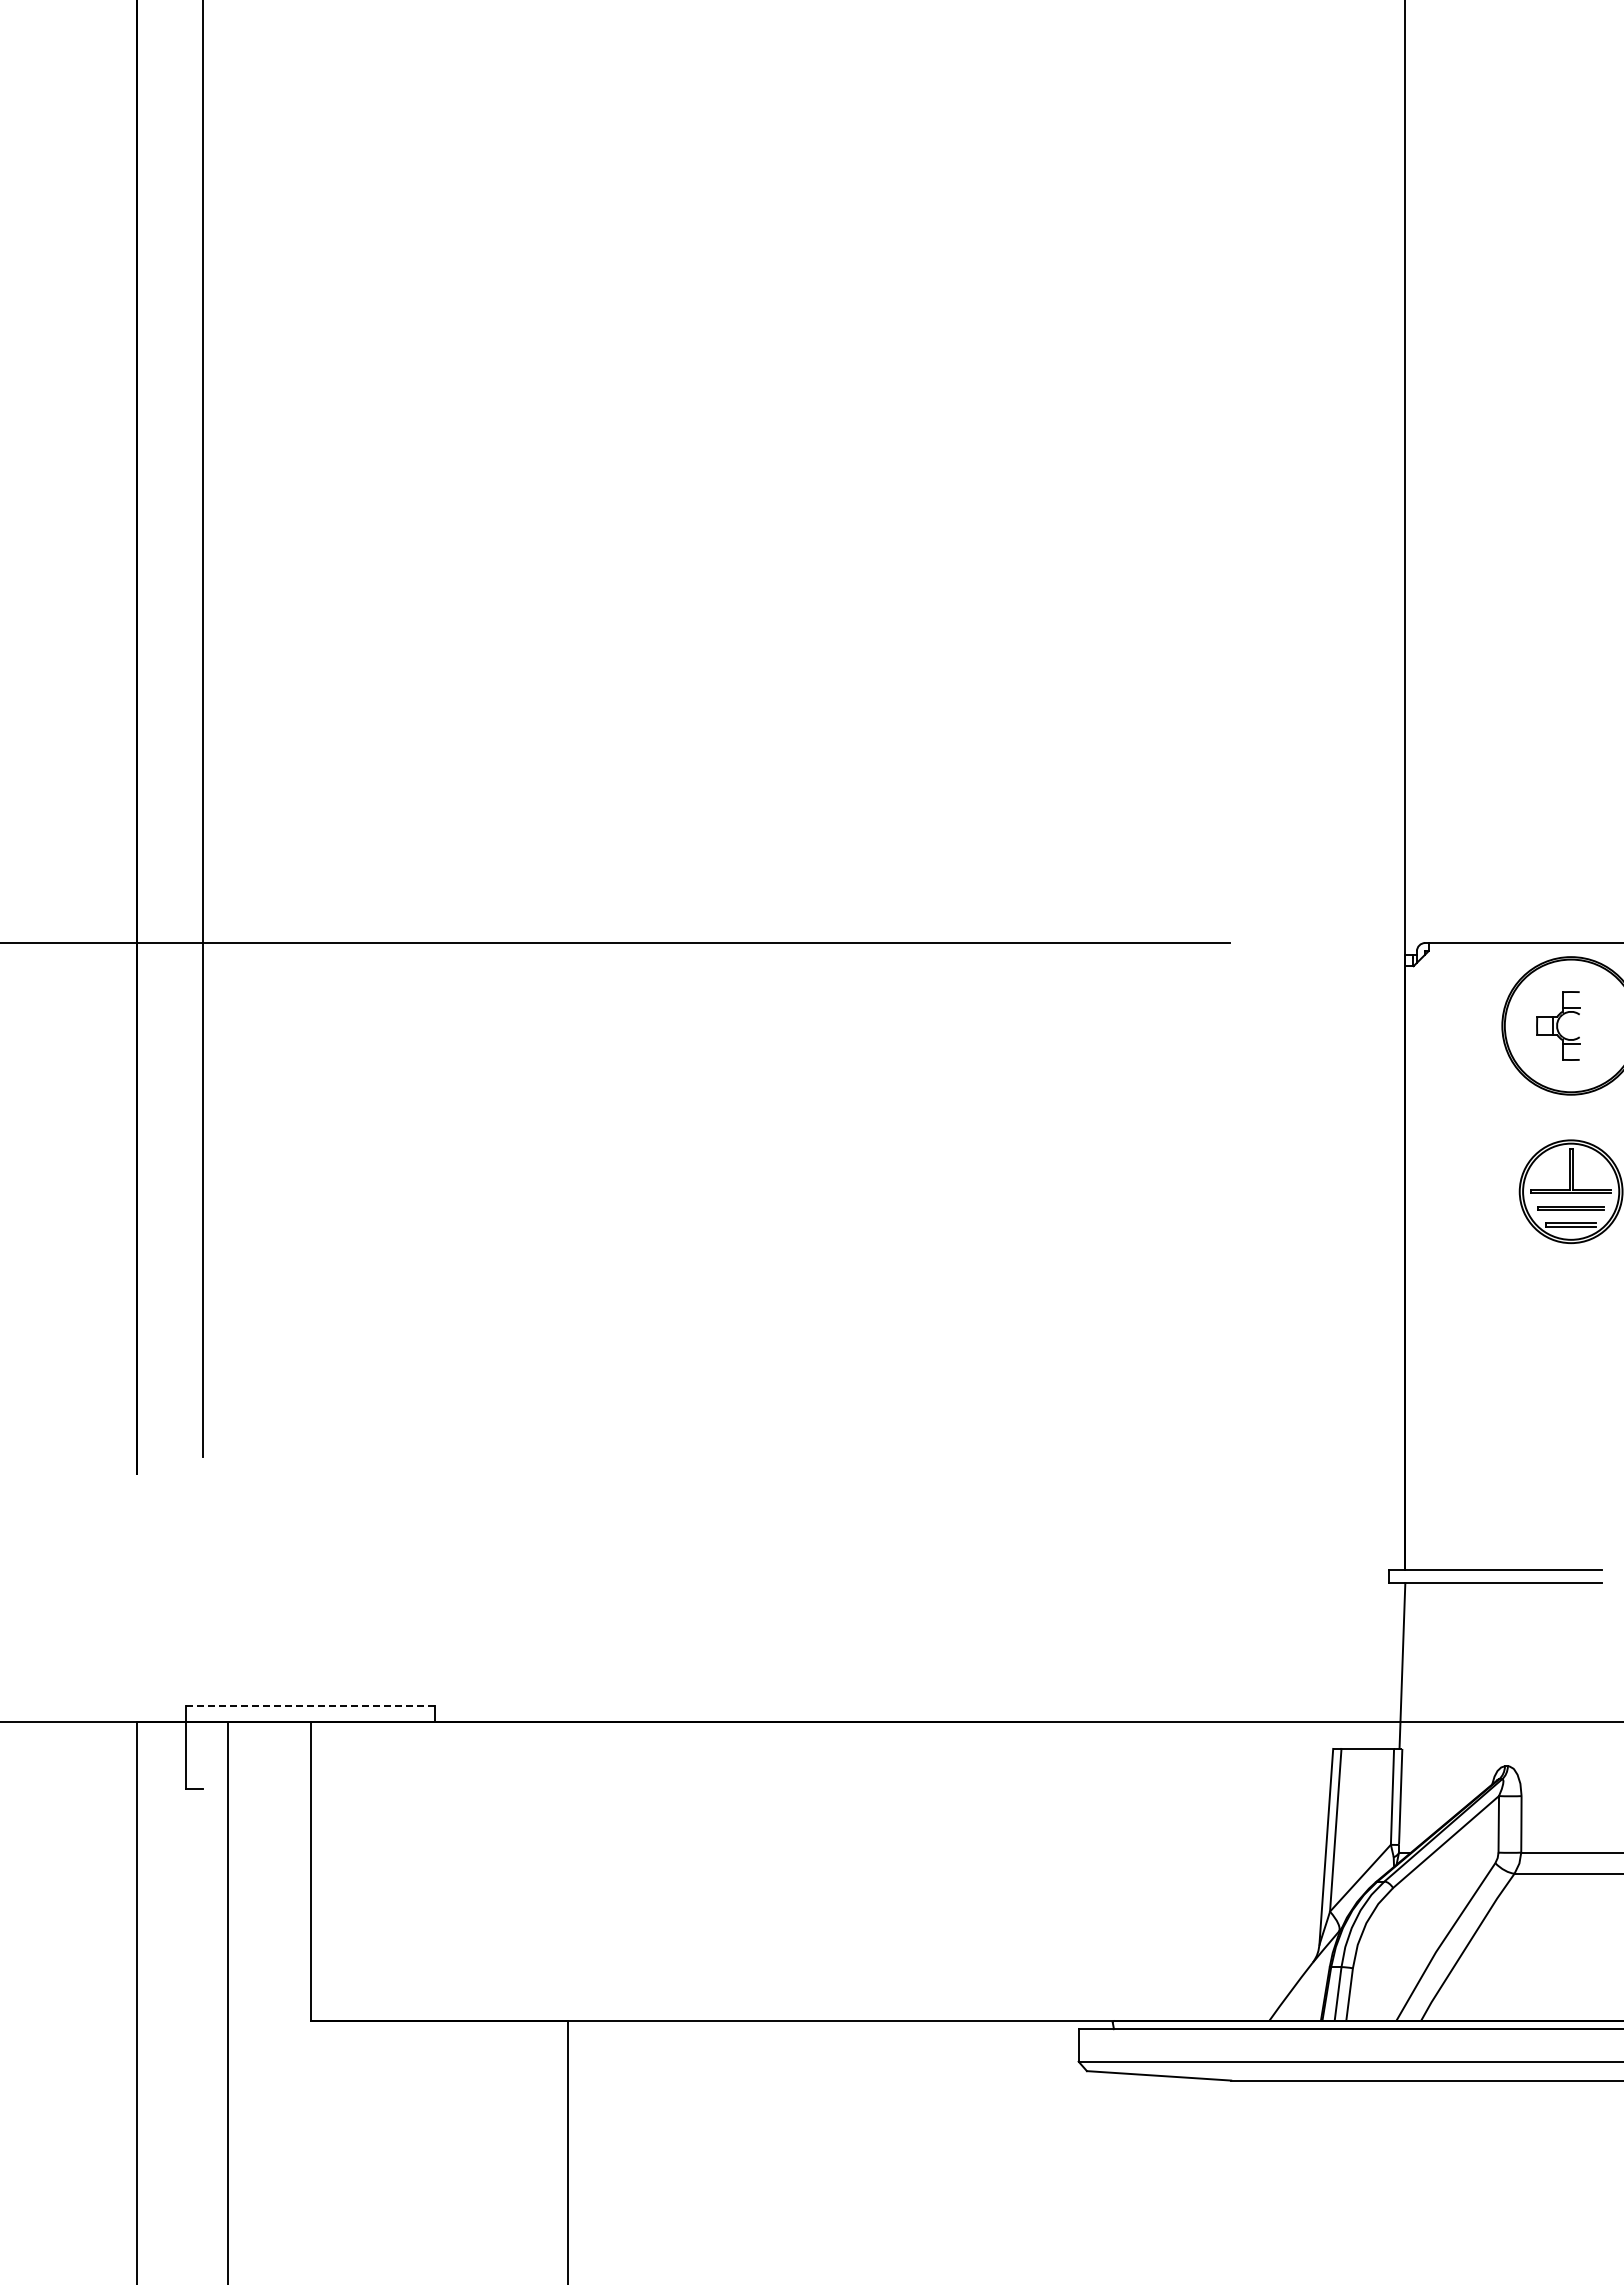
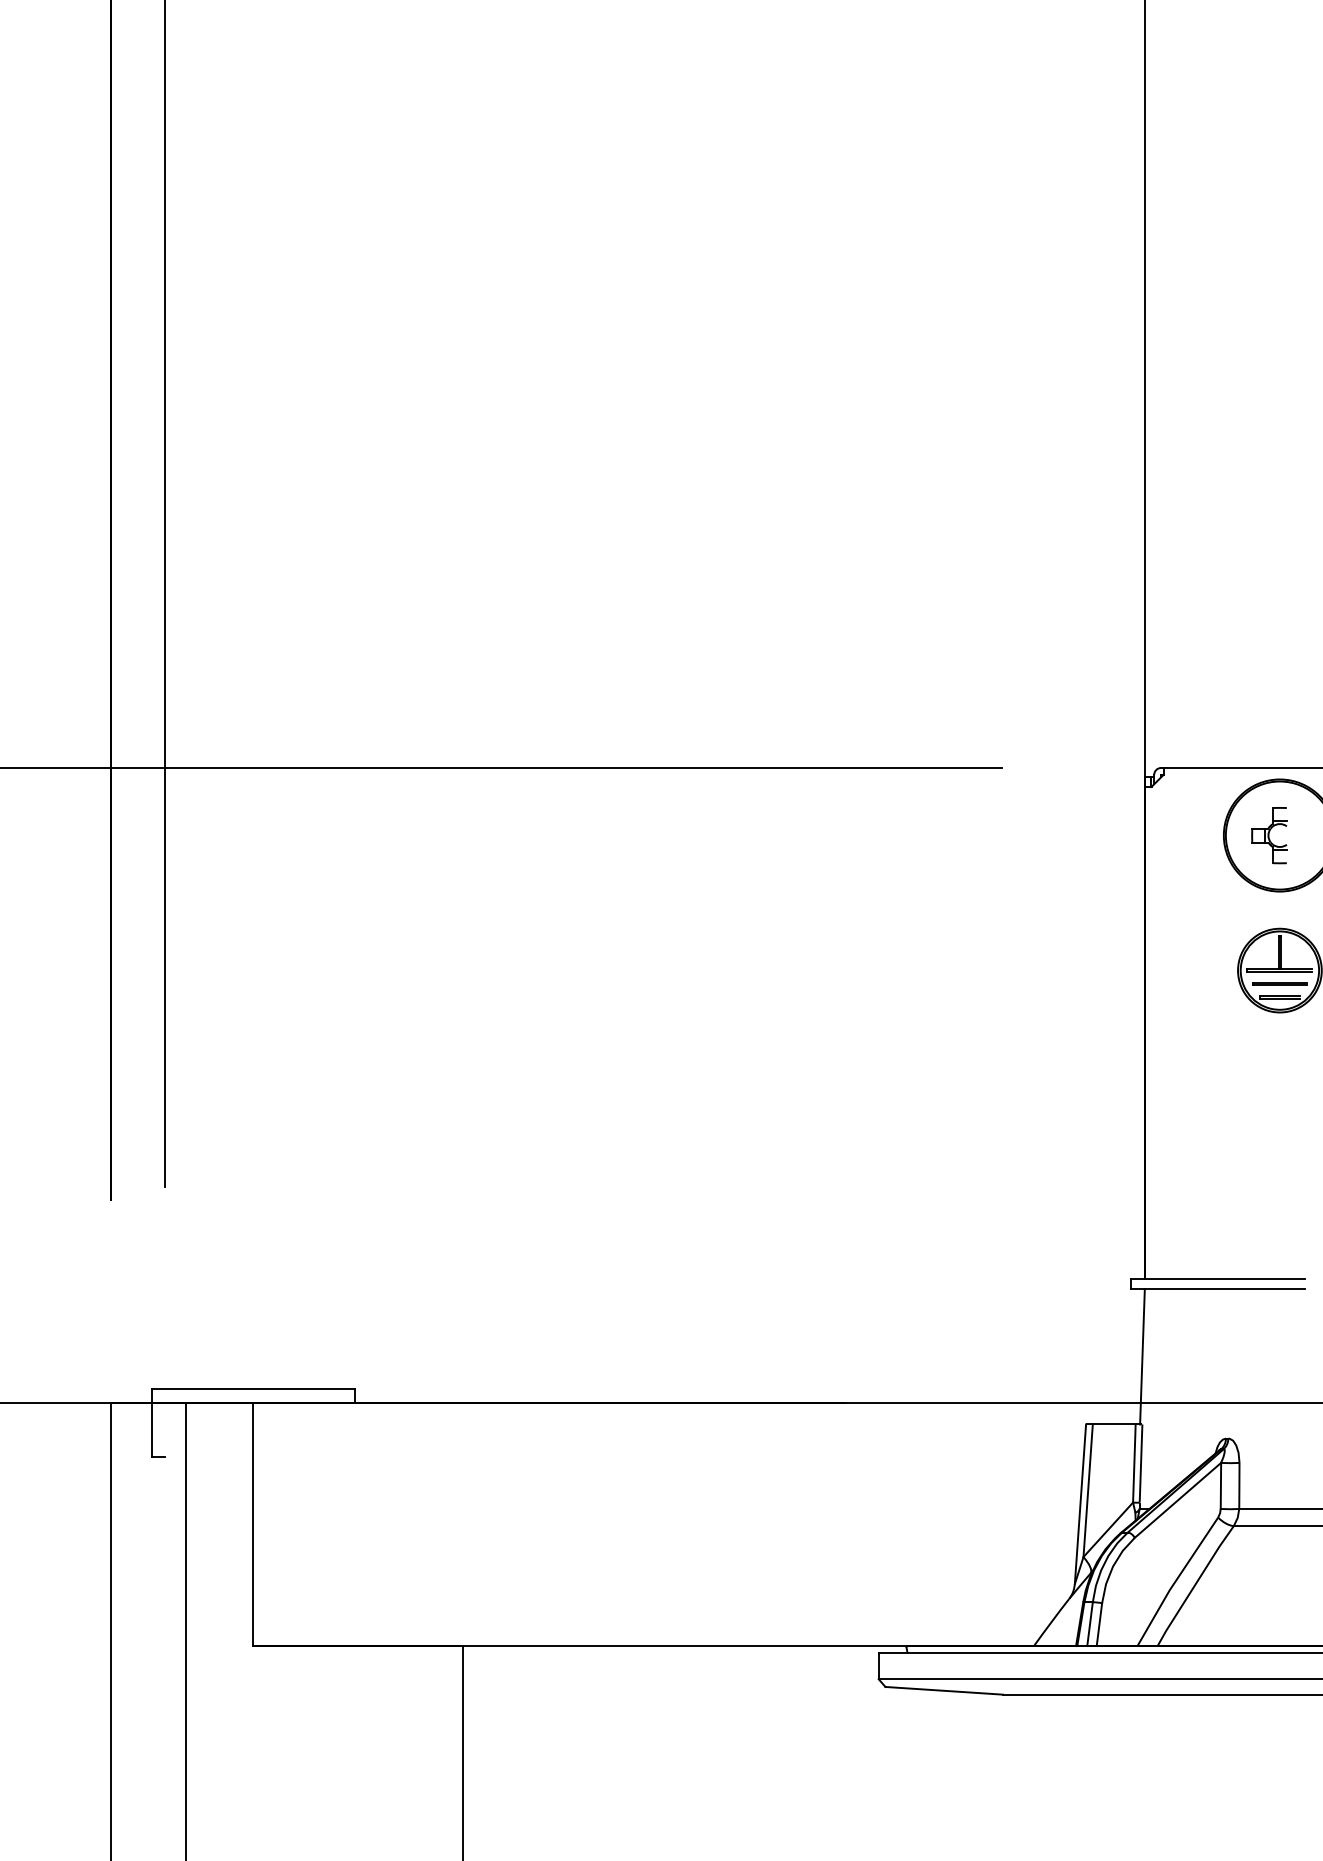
line: (310, 1705) -> (252, 1389), dashed -> solid

